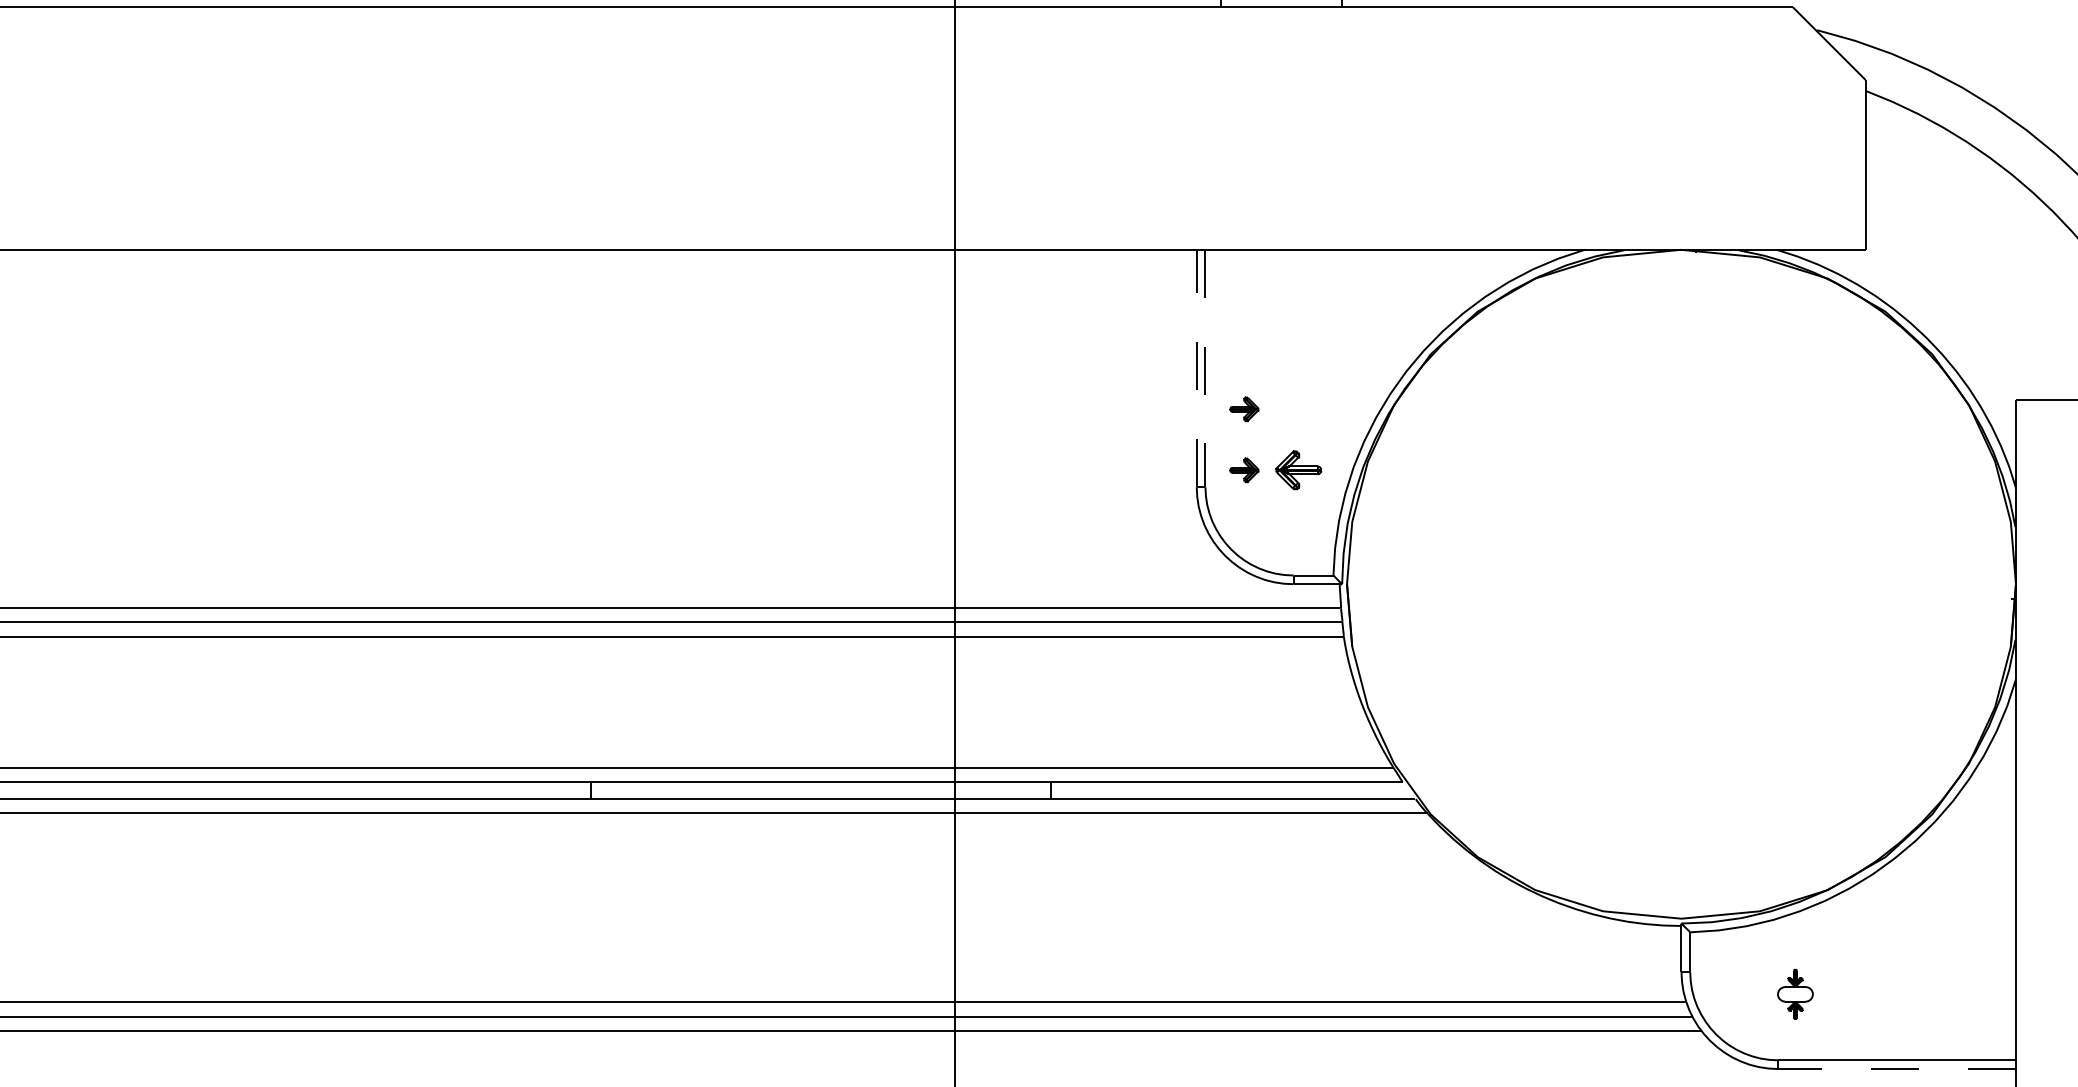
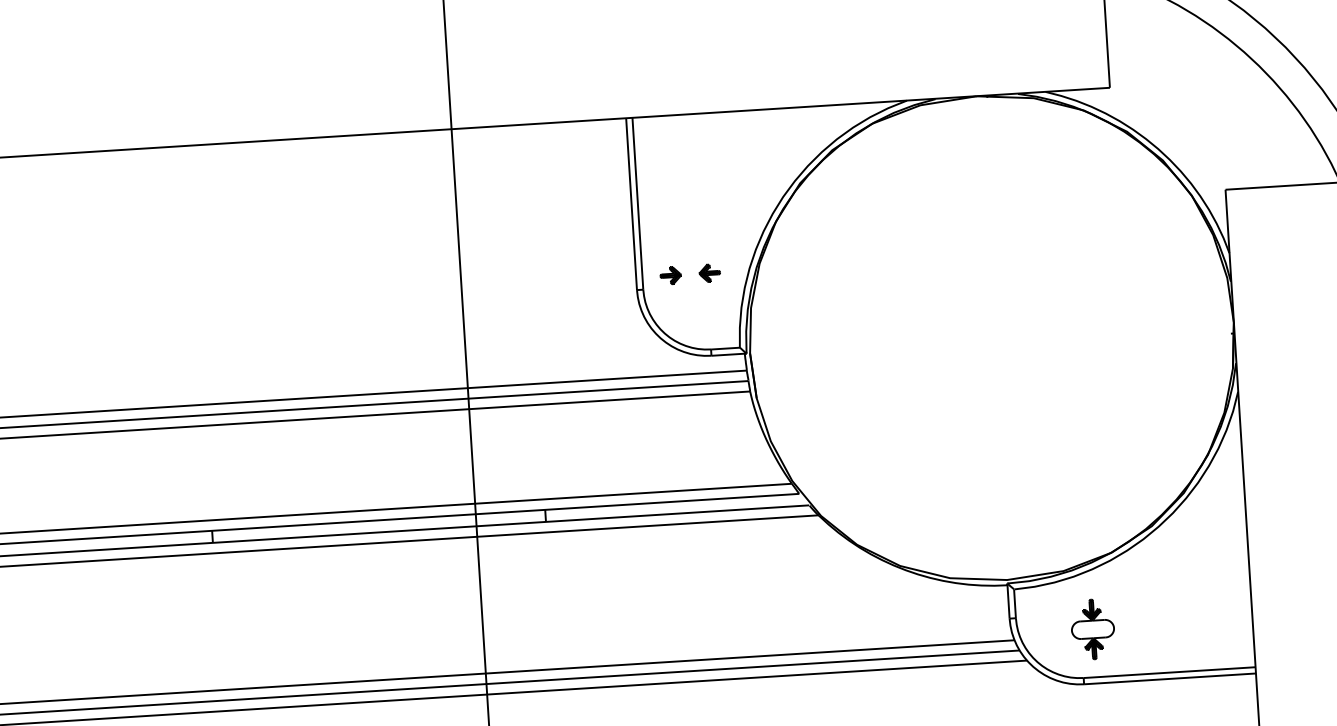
line: (1196, 368) -> (631, 204), dashed -> solid
line: (1205, 368) -> (637, 203), dashed -> solid
part: (1244, 409) -> (667, 231), removed
part: (1298, 470) -> (709, 273), size x0.62
part: (1795, 994) -> (1093, 629), size x1.67
line: (1897, 1069) -> (1170, 679), dashed -> solid

